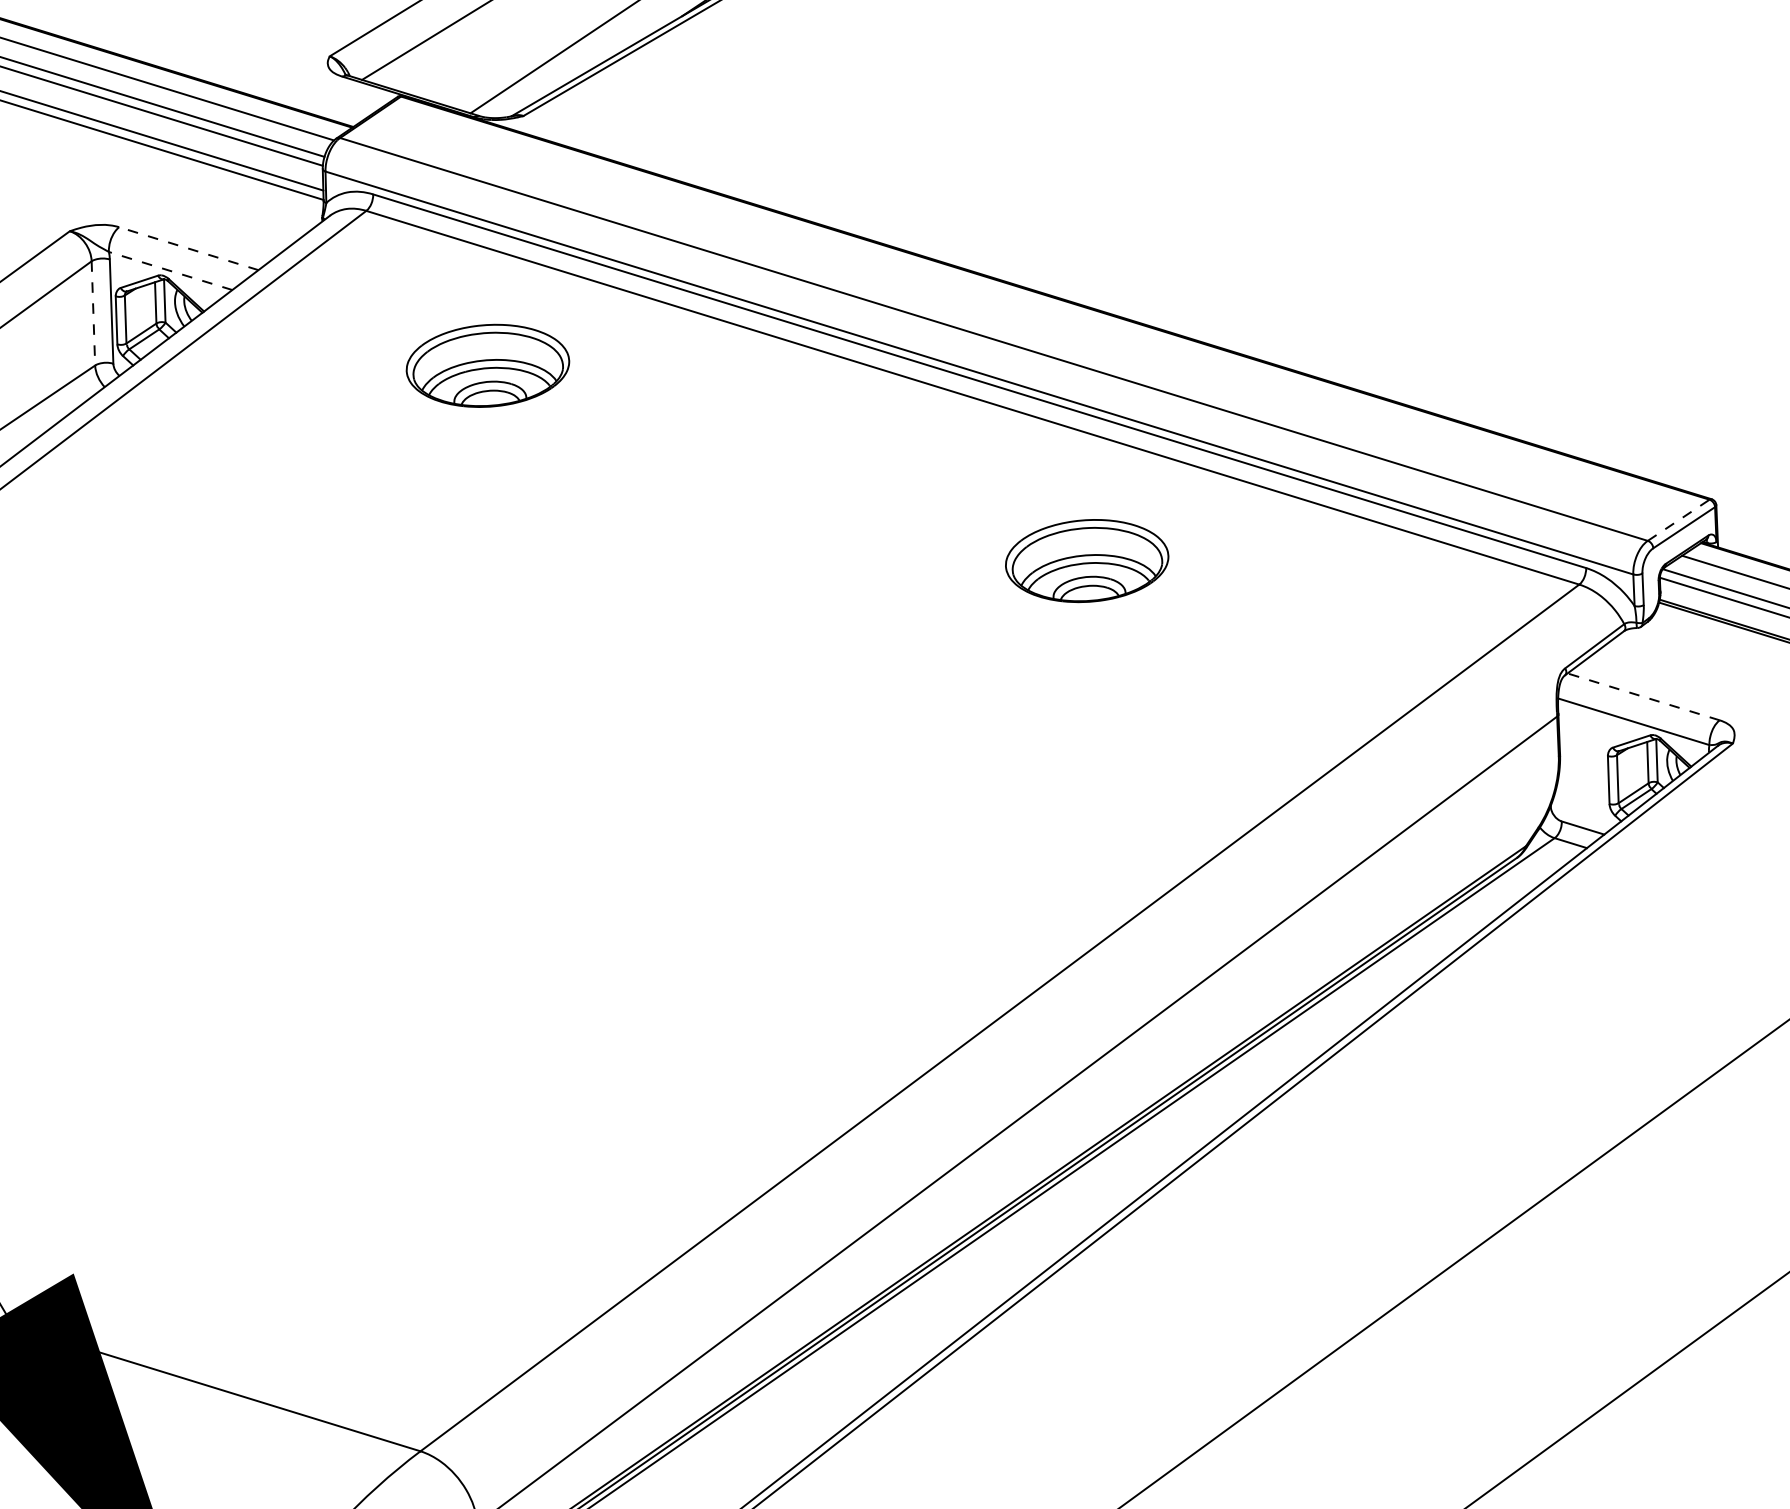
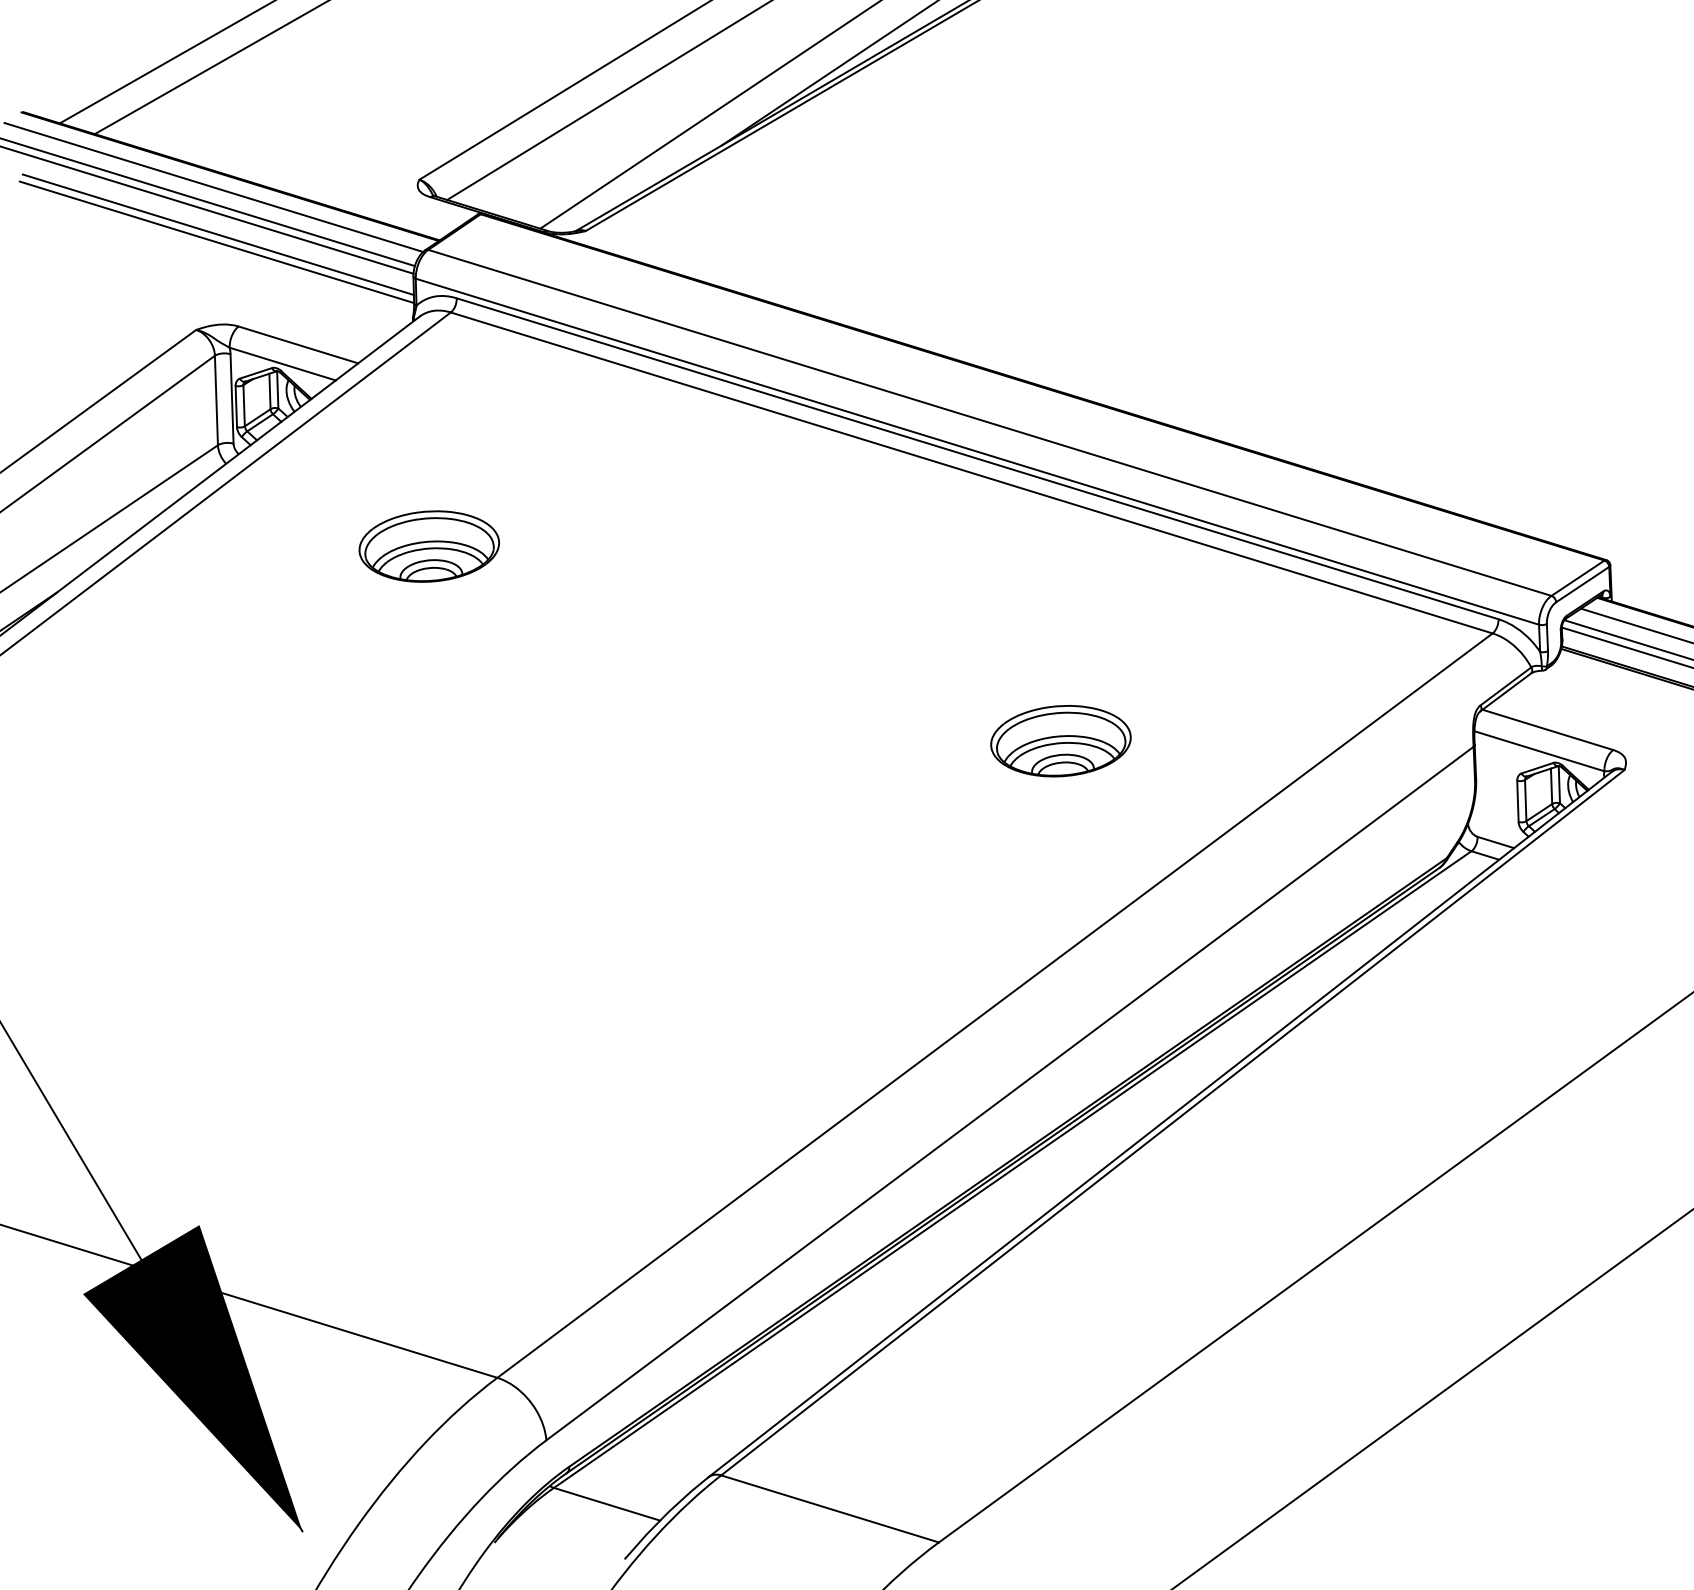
line: (188, 248) -> (298, 344), dashed -> solid
line: (170, 270) -> (282, 363), dashed -> solid
line: (93, 313) -> (216, 400), dashed -> solid
part: (487, 365) -> (428, 546), moved
line: (1679, 520) -> (1578, 578), dashed -> solid
part: (1086, 561) -> (1060, 741), moved
line: (1643, 696) -> (1547, 729), dashed -> solid

